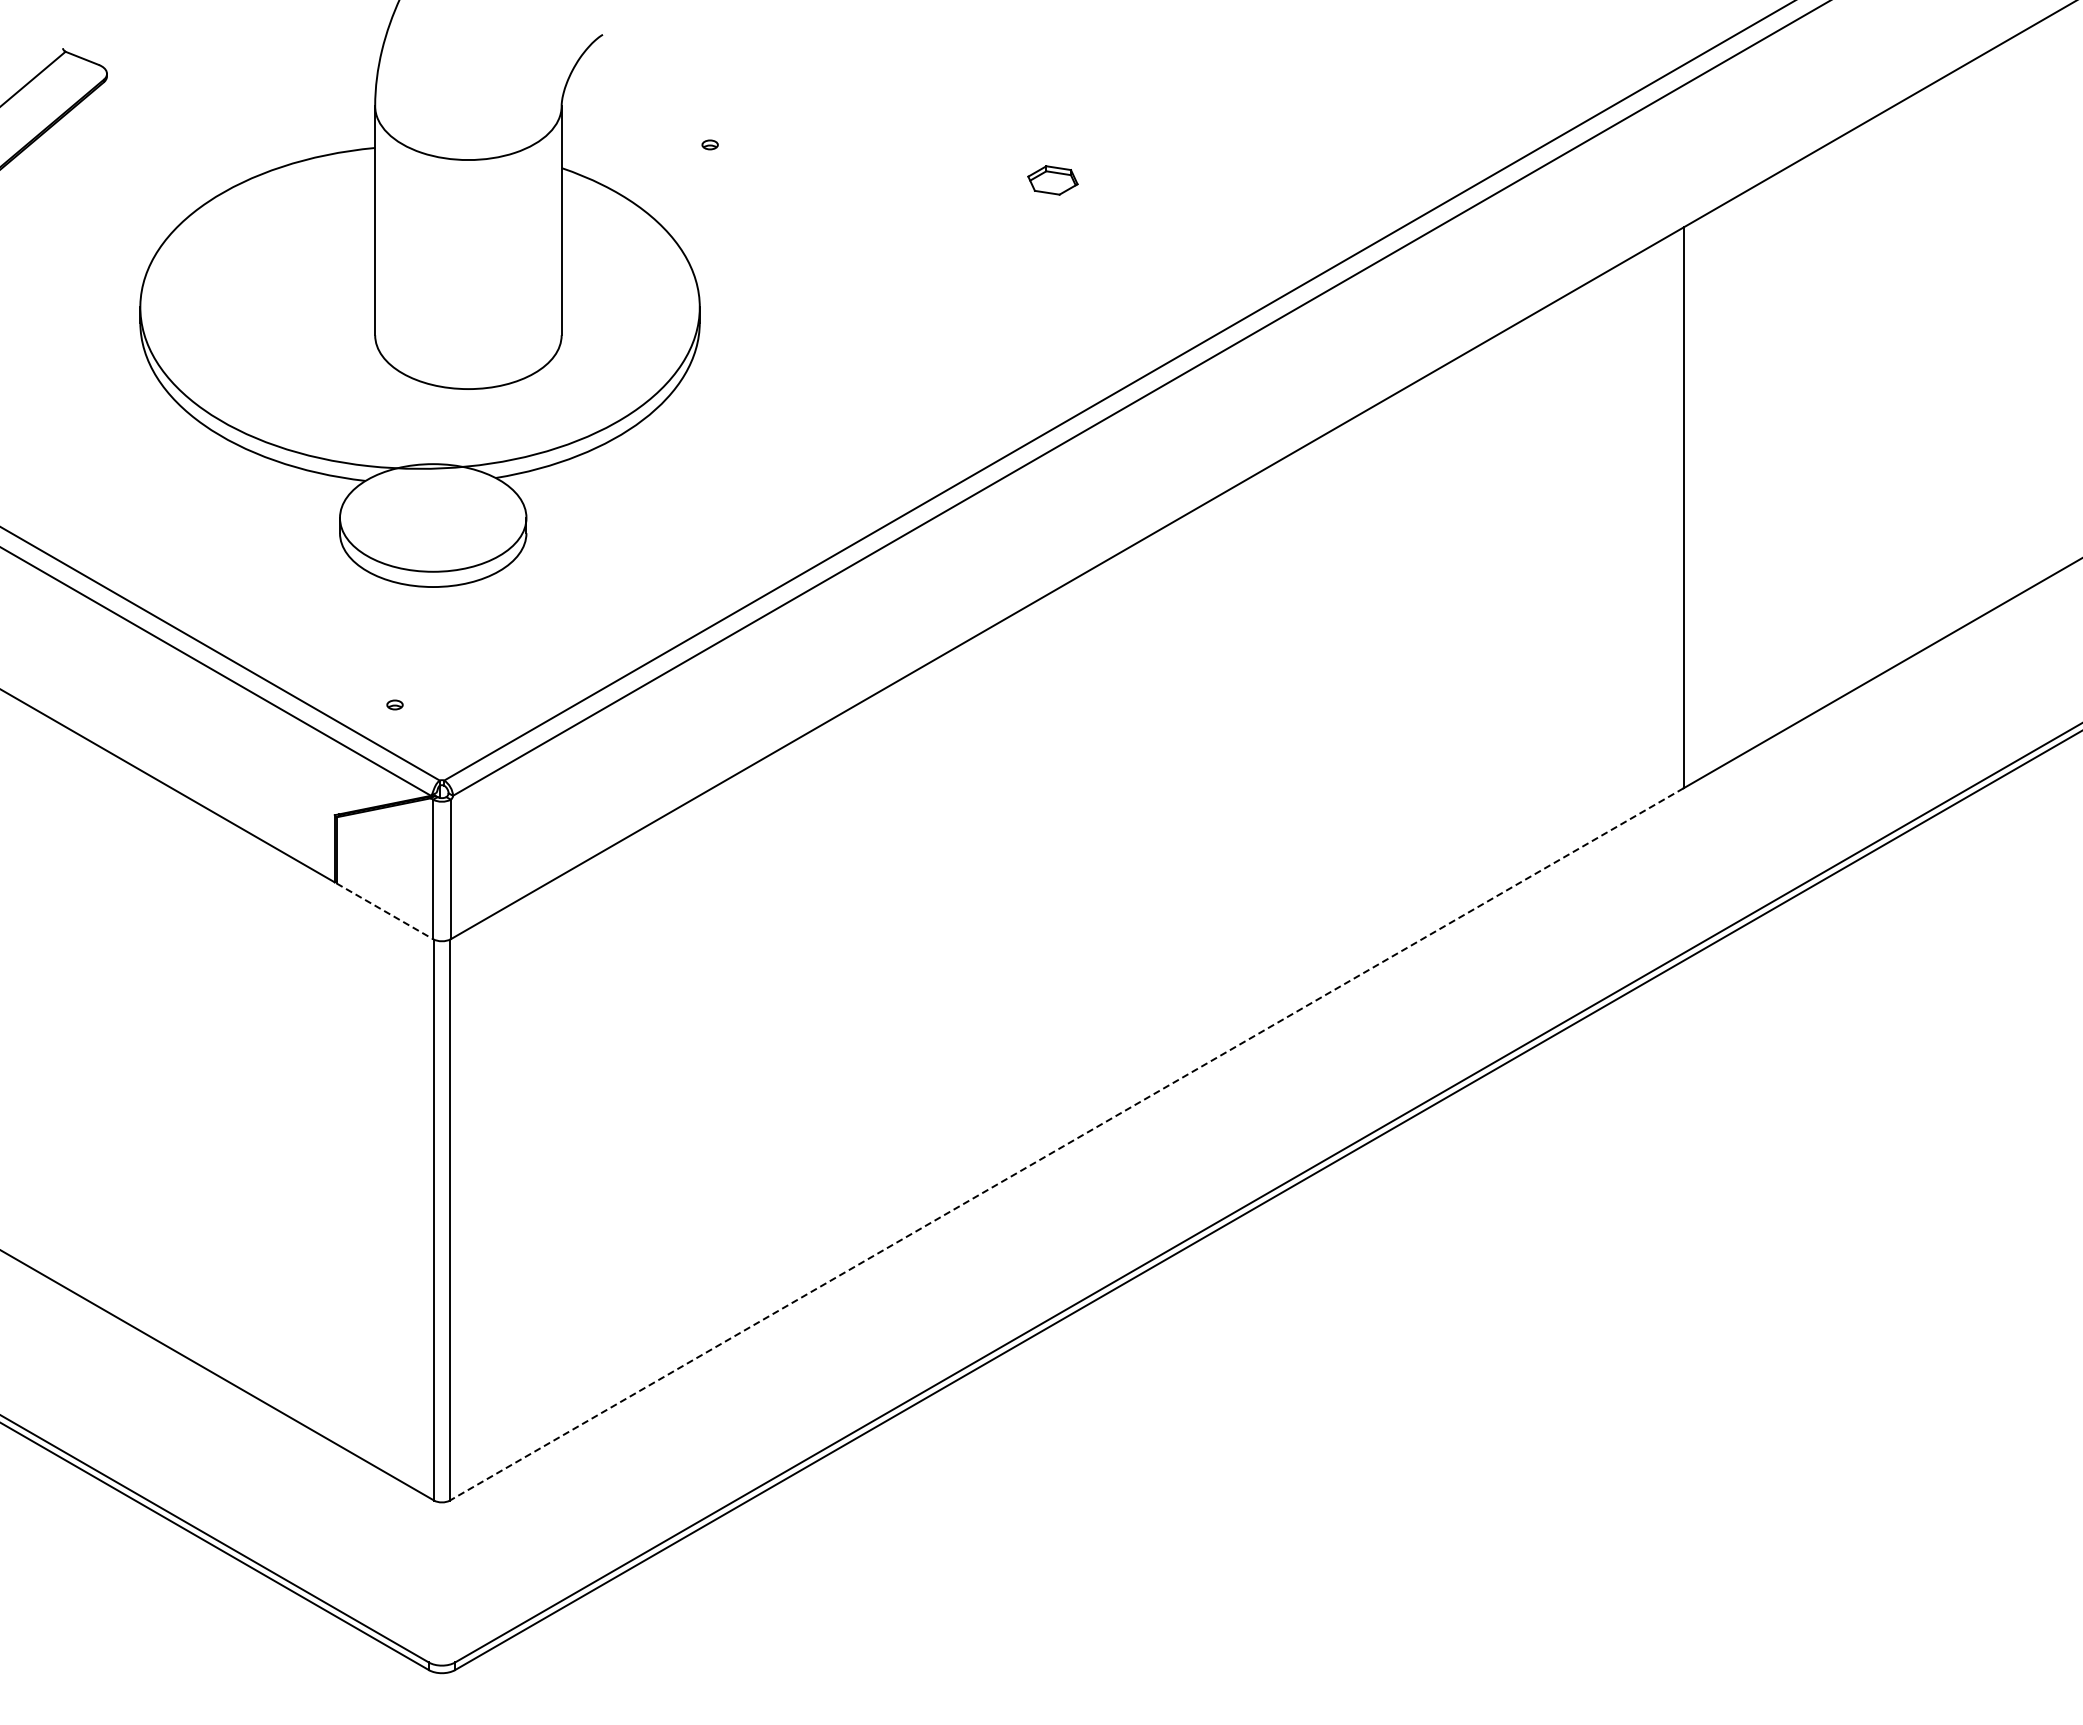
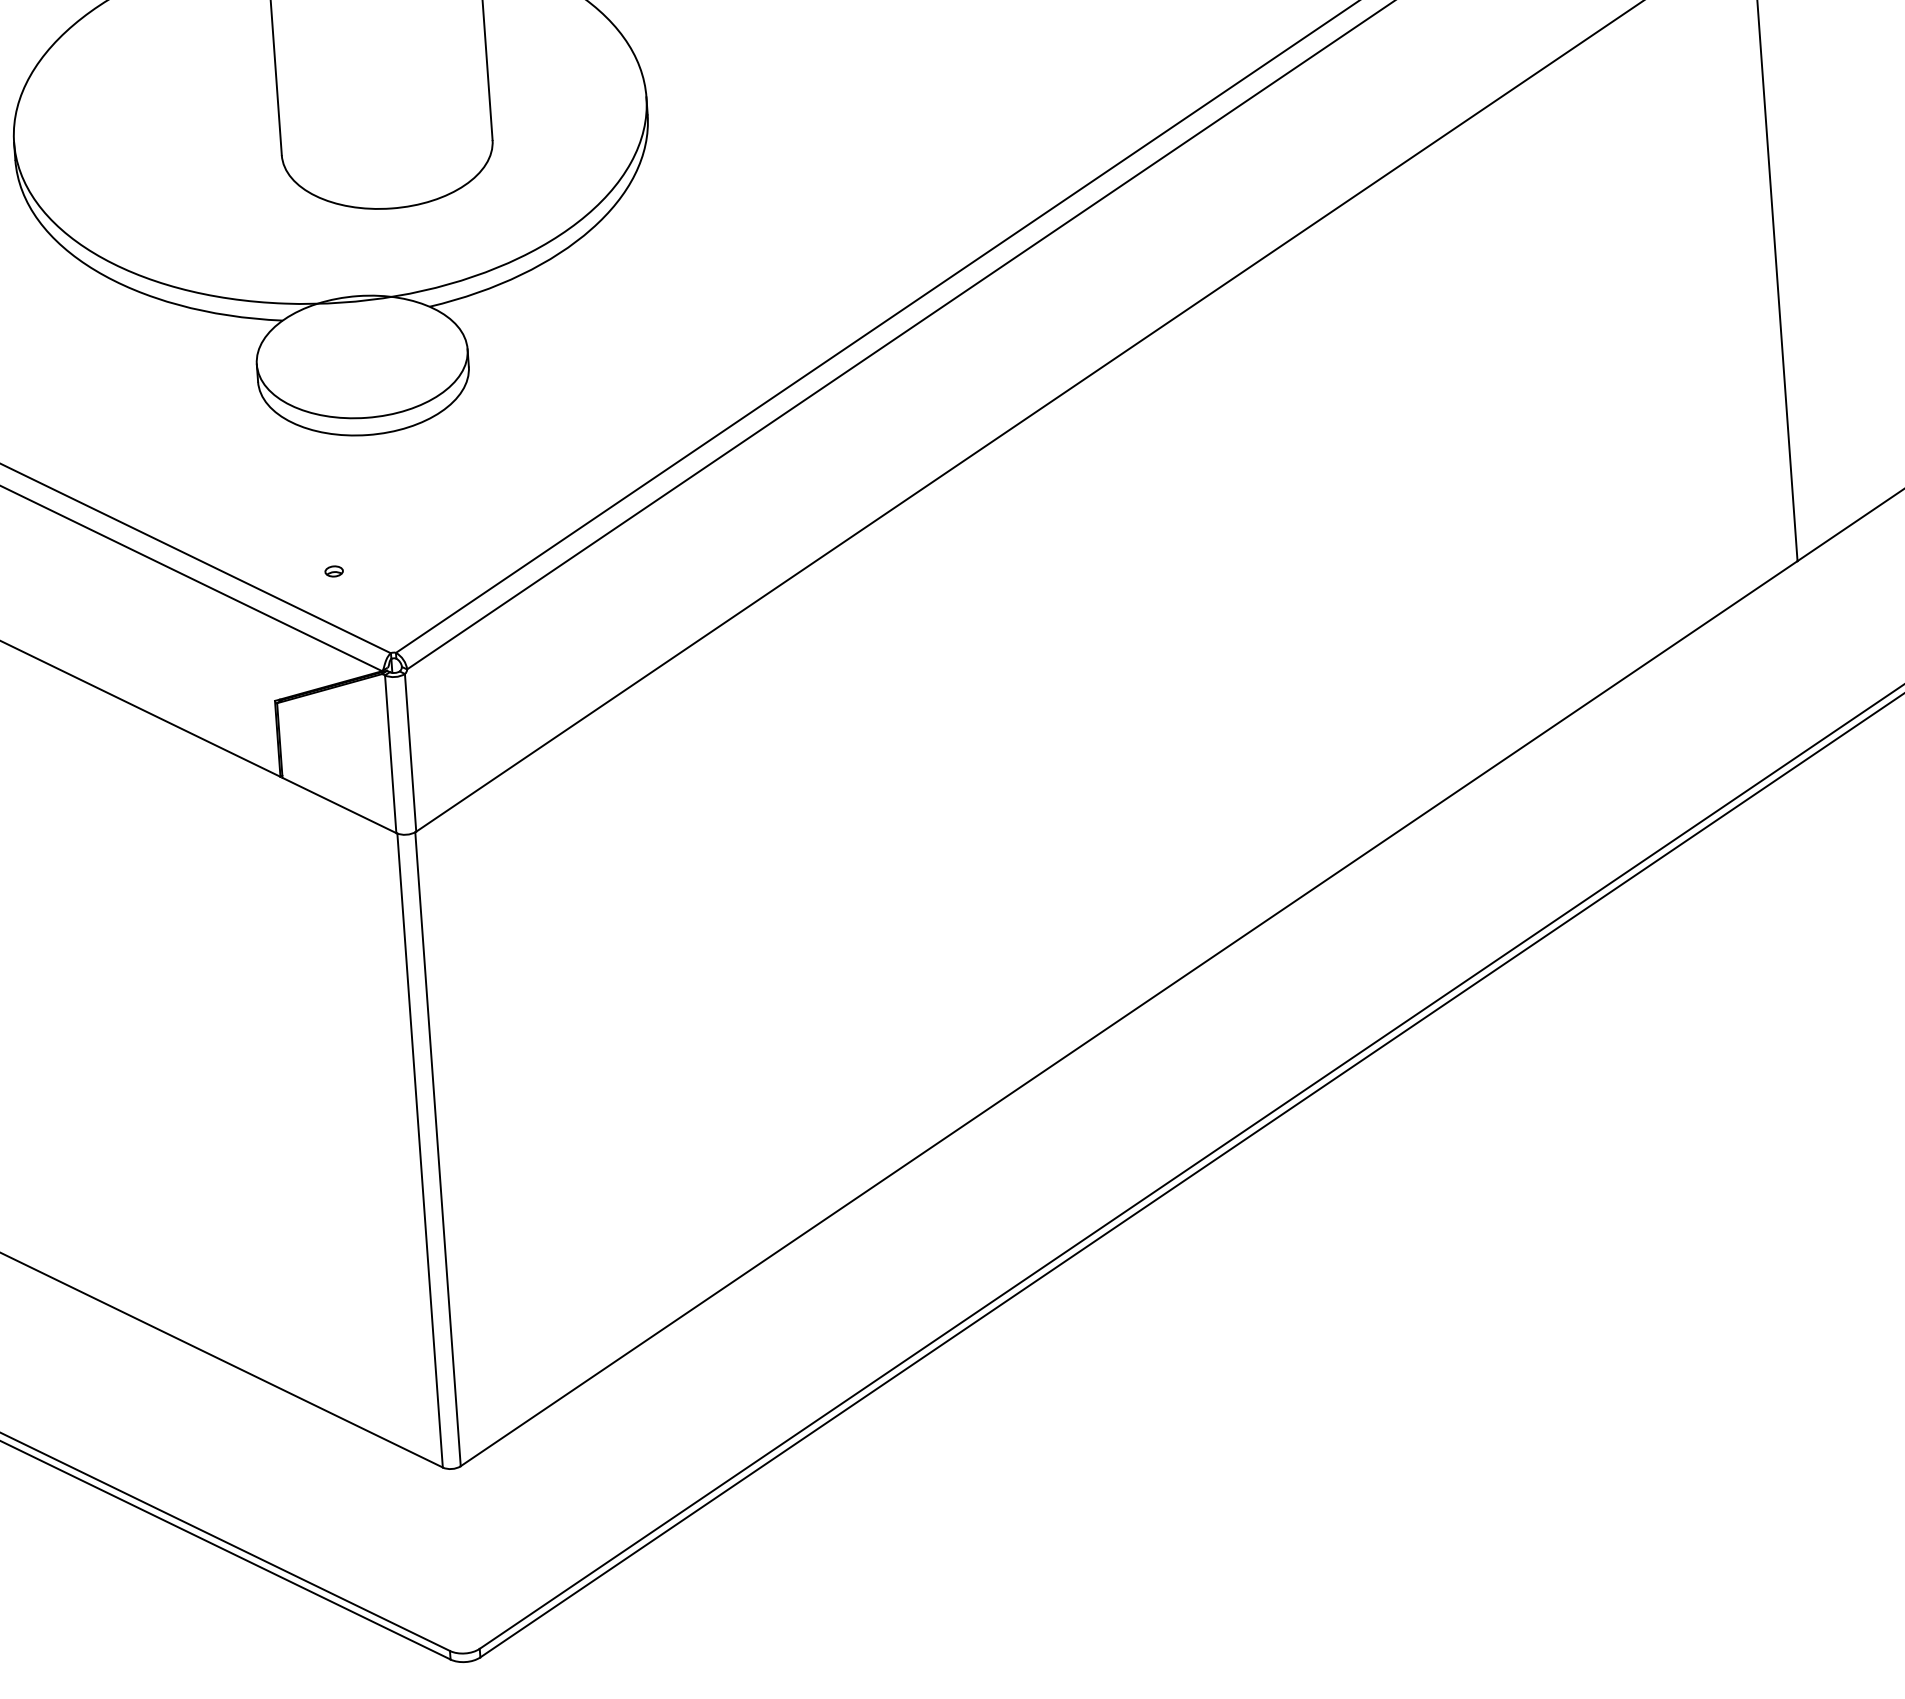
line: (384, 911) -> (339, 805), dashed -> solid
line: (1066, 1144) -> (1128, 1013), dashed -> solid

